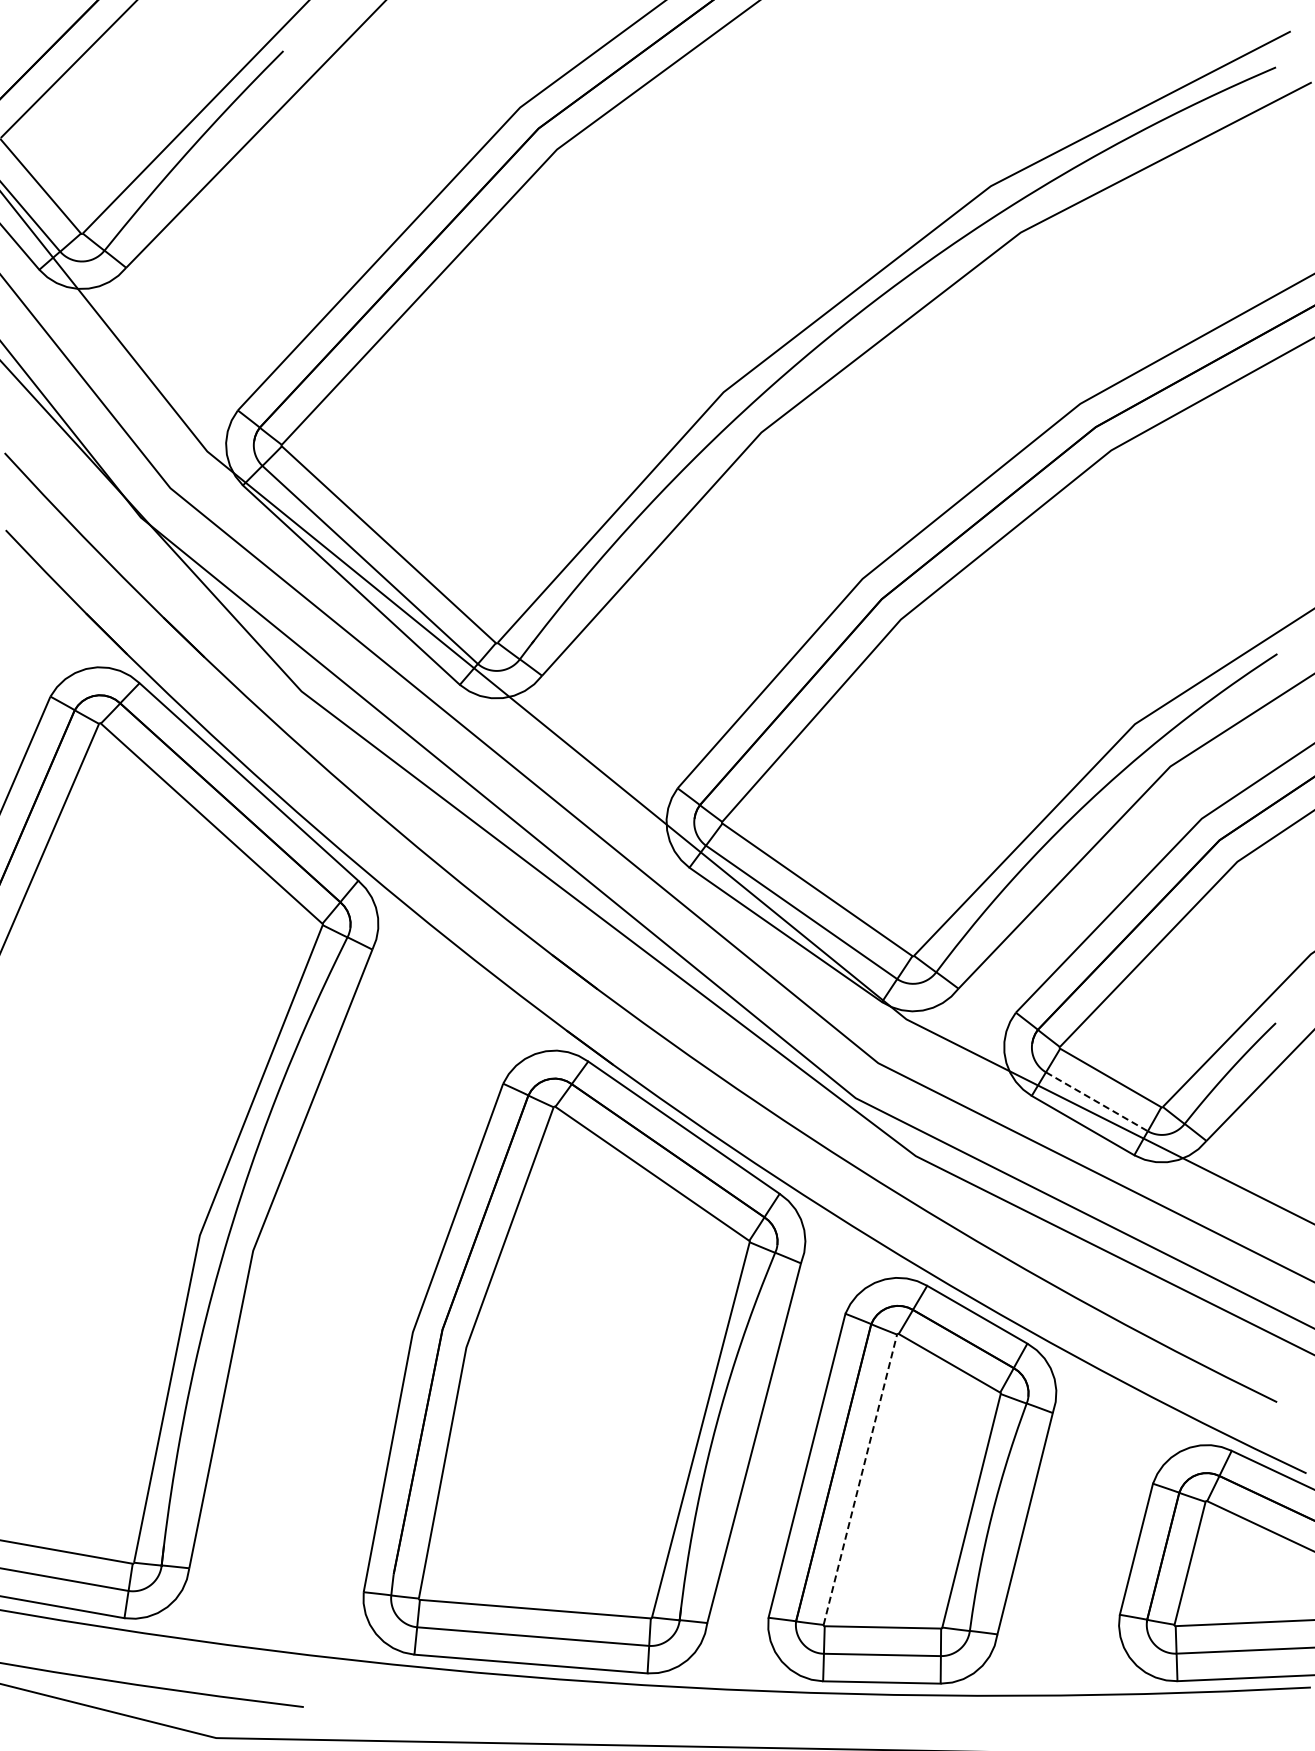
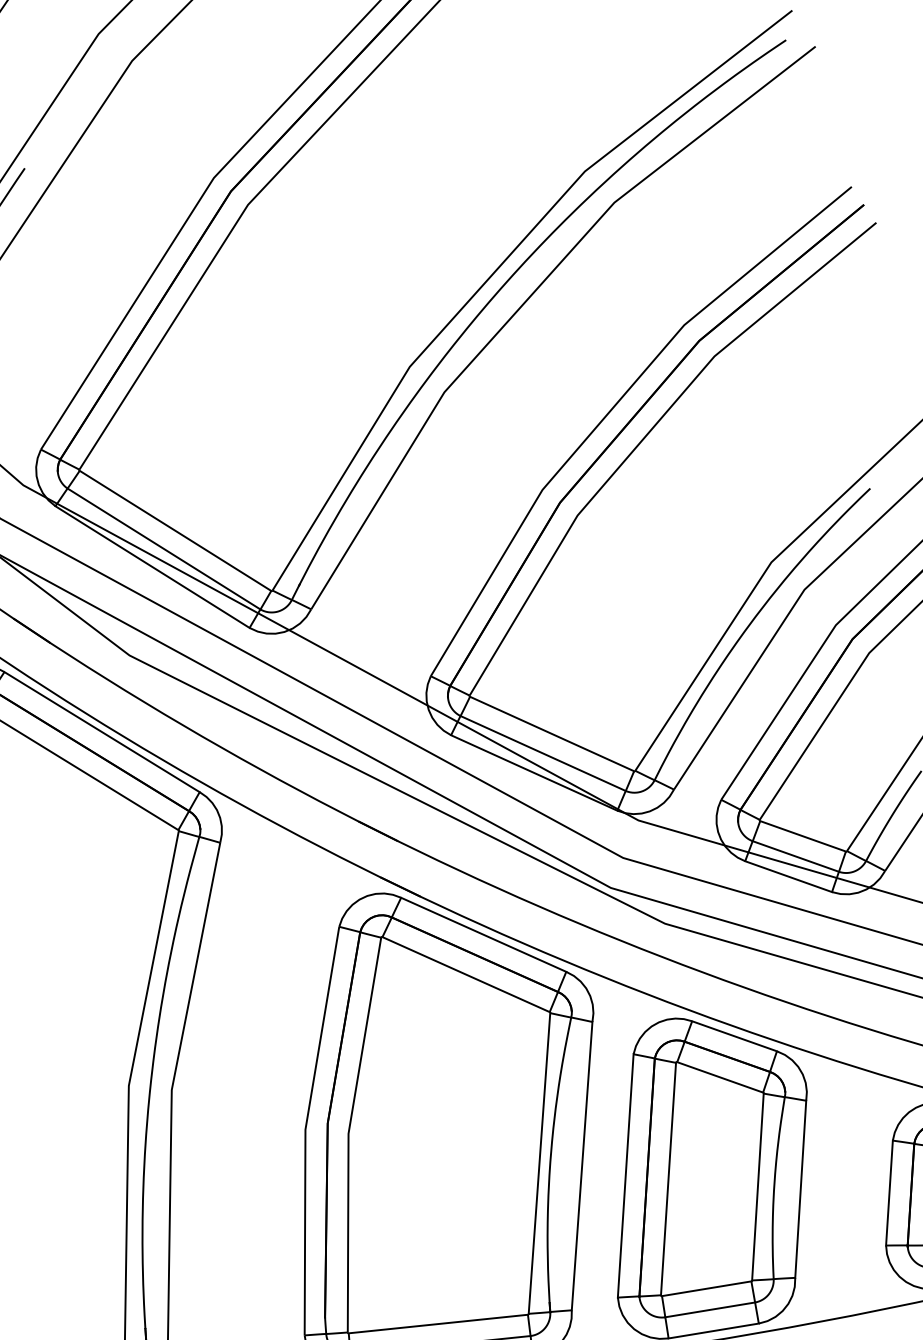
line: (1096, 1101) -> (795, 856), dashed -> solid
line: (860, 1479) -> (668, 1178), dashed -> solid

